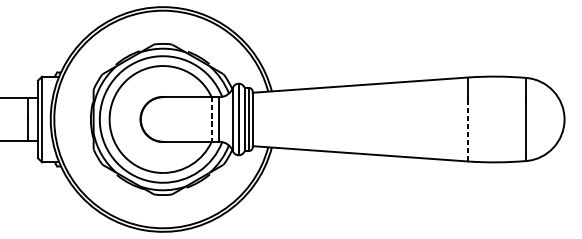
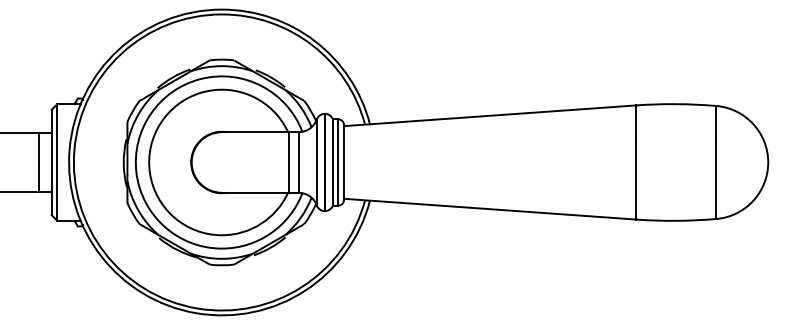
line: (211, 119) -> (288, 162), dashed -> solid
line: (467, 131) -> (636, 178), dashed -> solid

